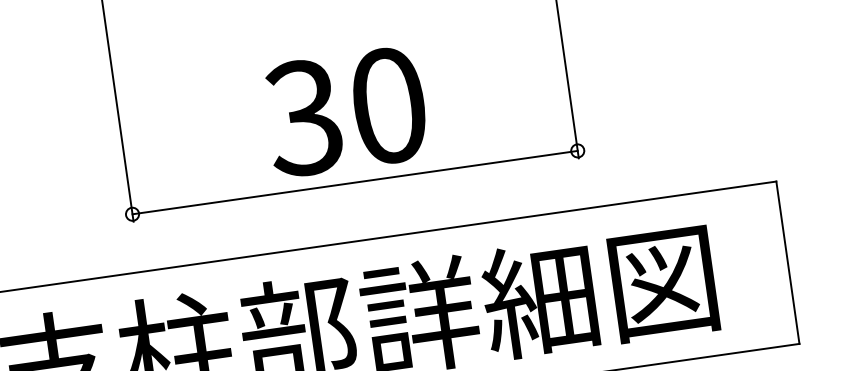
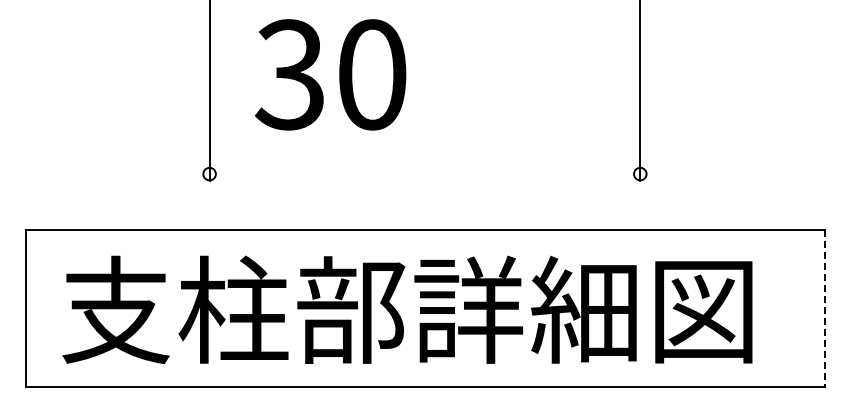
text: (345, 111) -> (330, 74), moved
line: (354, 183) -> (424, 174), removed
line: (787, 262) -> (824, 308), solid -> dashed

